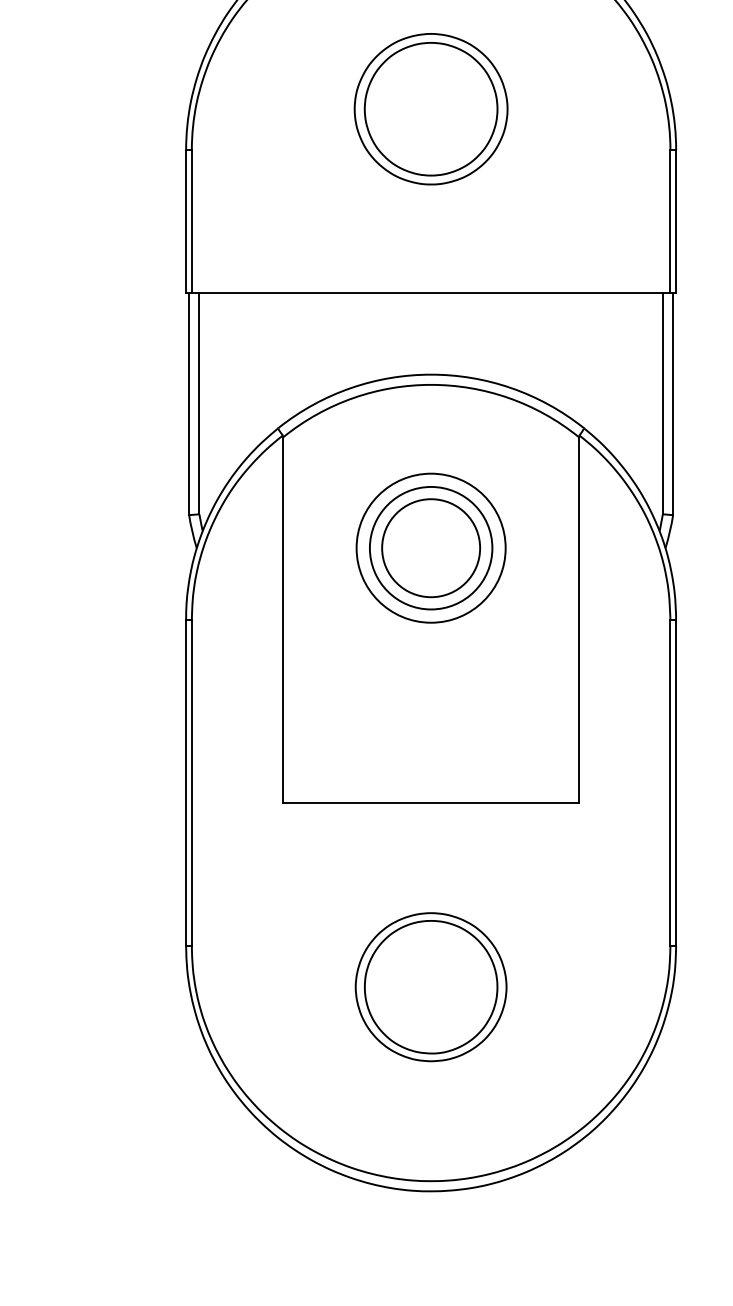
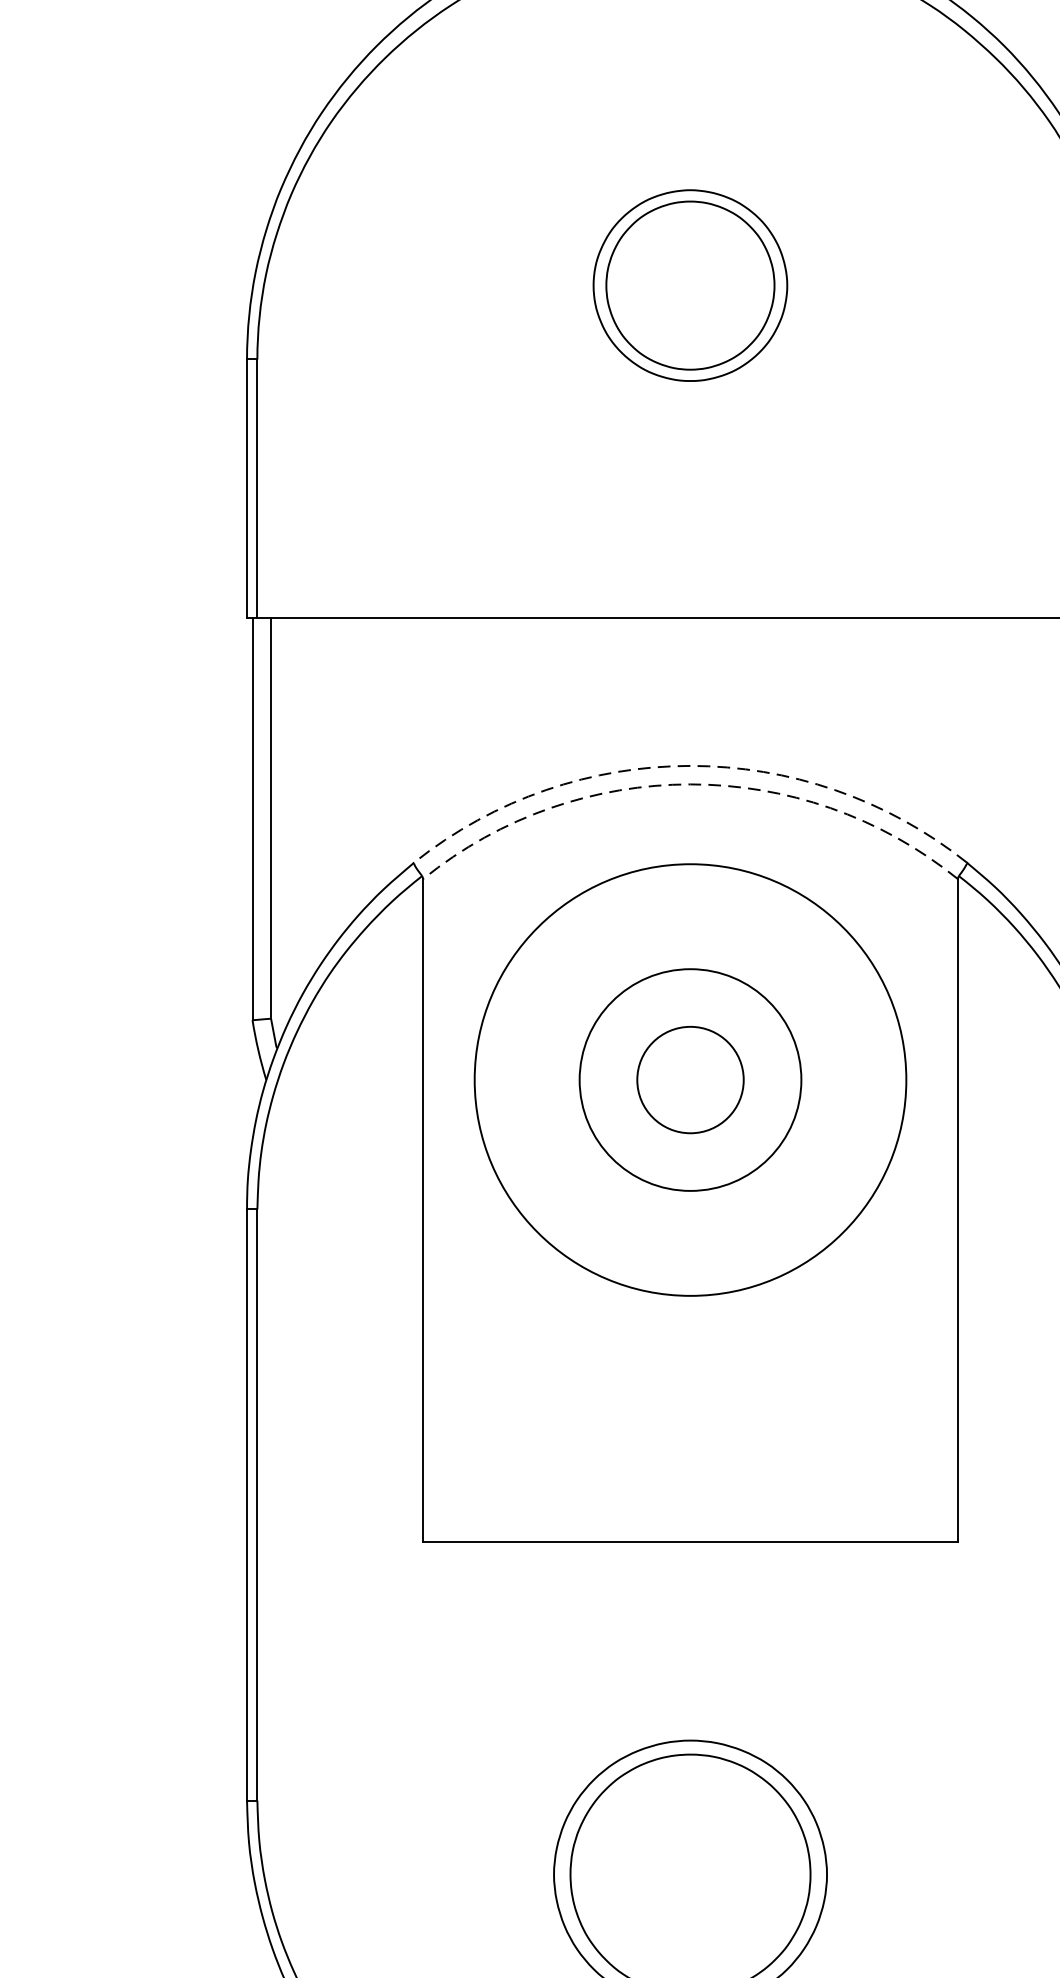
part: (430, 109) -> (689, 285), size x0.7
arc: (431, 374) -> (691, 765), solid -> dashed
arc: (431, 384) -> (691, 783), solid -> dashed
circle: (430, 547) -> (689, 1078), size x1.6
circle: (431, 548) -> (691, 1080), size x0.6

